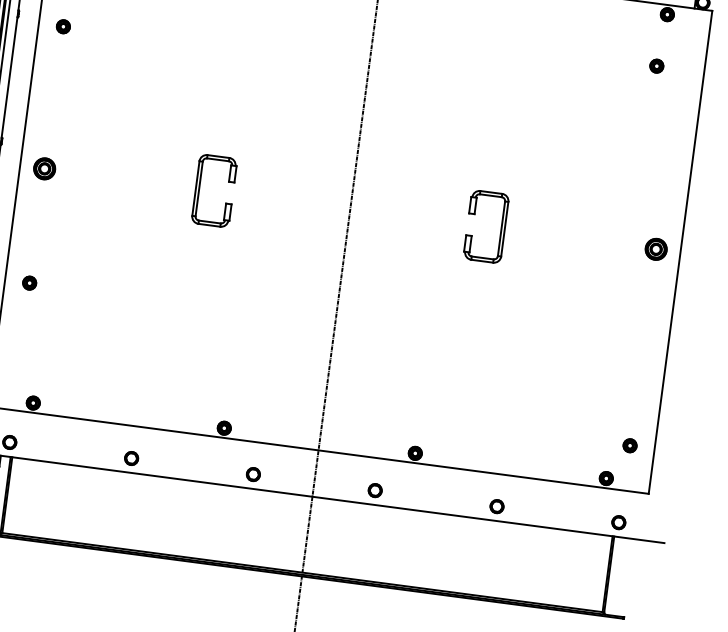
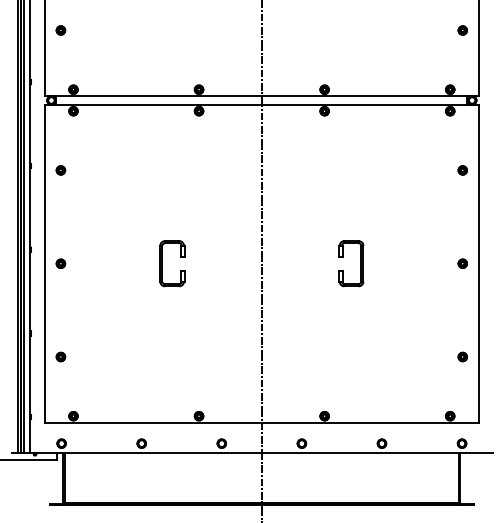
part: (656, 66) -> (462, 170), moved
part: (44, 168) -> (60, 263), size x0.62
part: (655, 248) -> (462, 263), size x0.62
part: (29, 282) -> (60, 356), moved
part: (629, 444) -> (462, 356), moved

